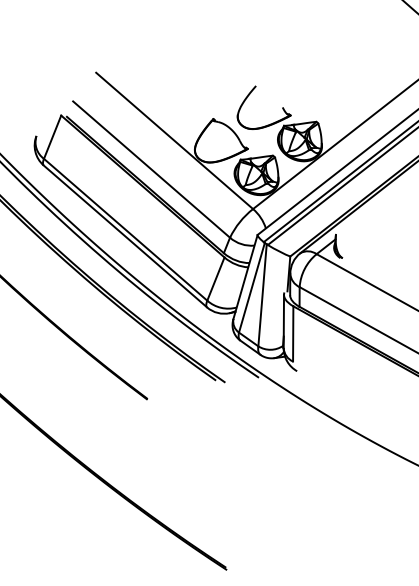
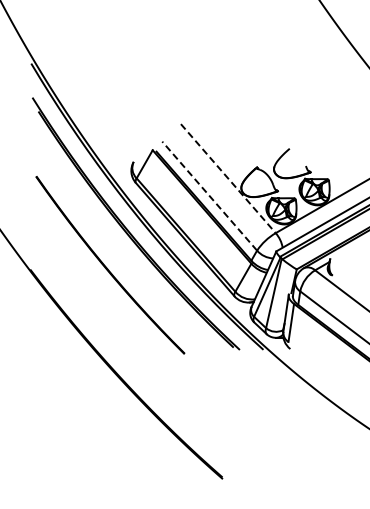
line: (175, 142) -> (228, 179), solid -> dashed
line: (151, 168) -> (209, 195), solid -> dashed

